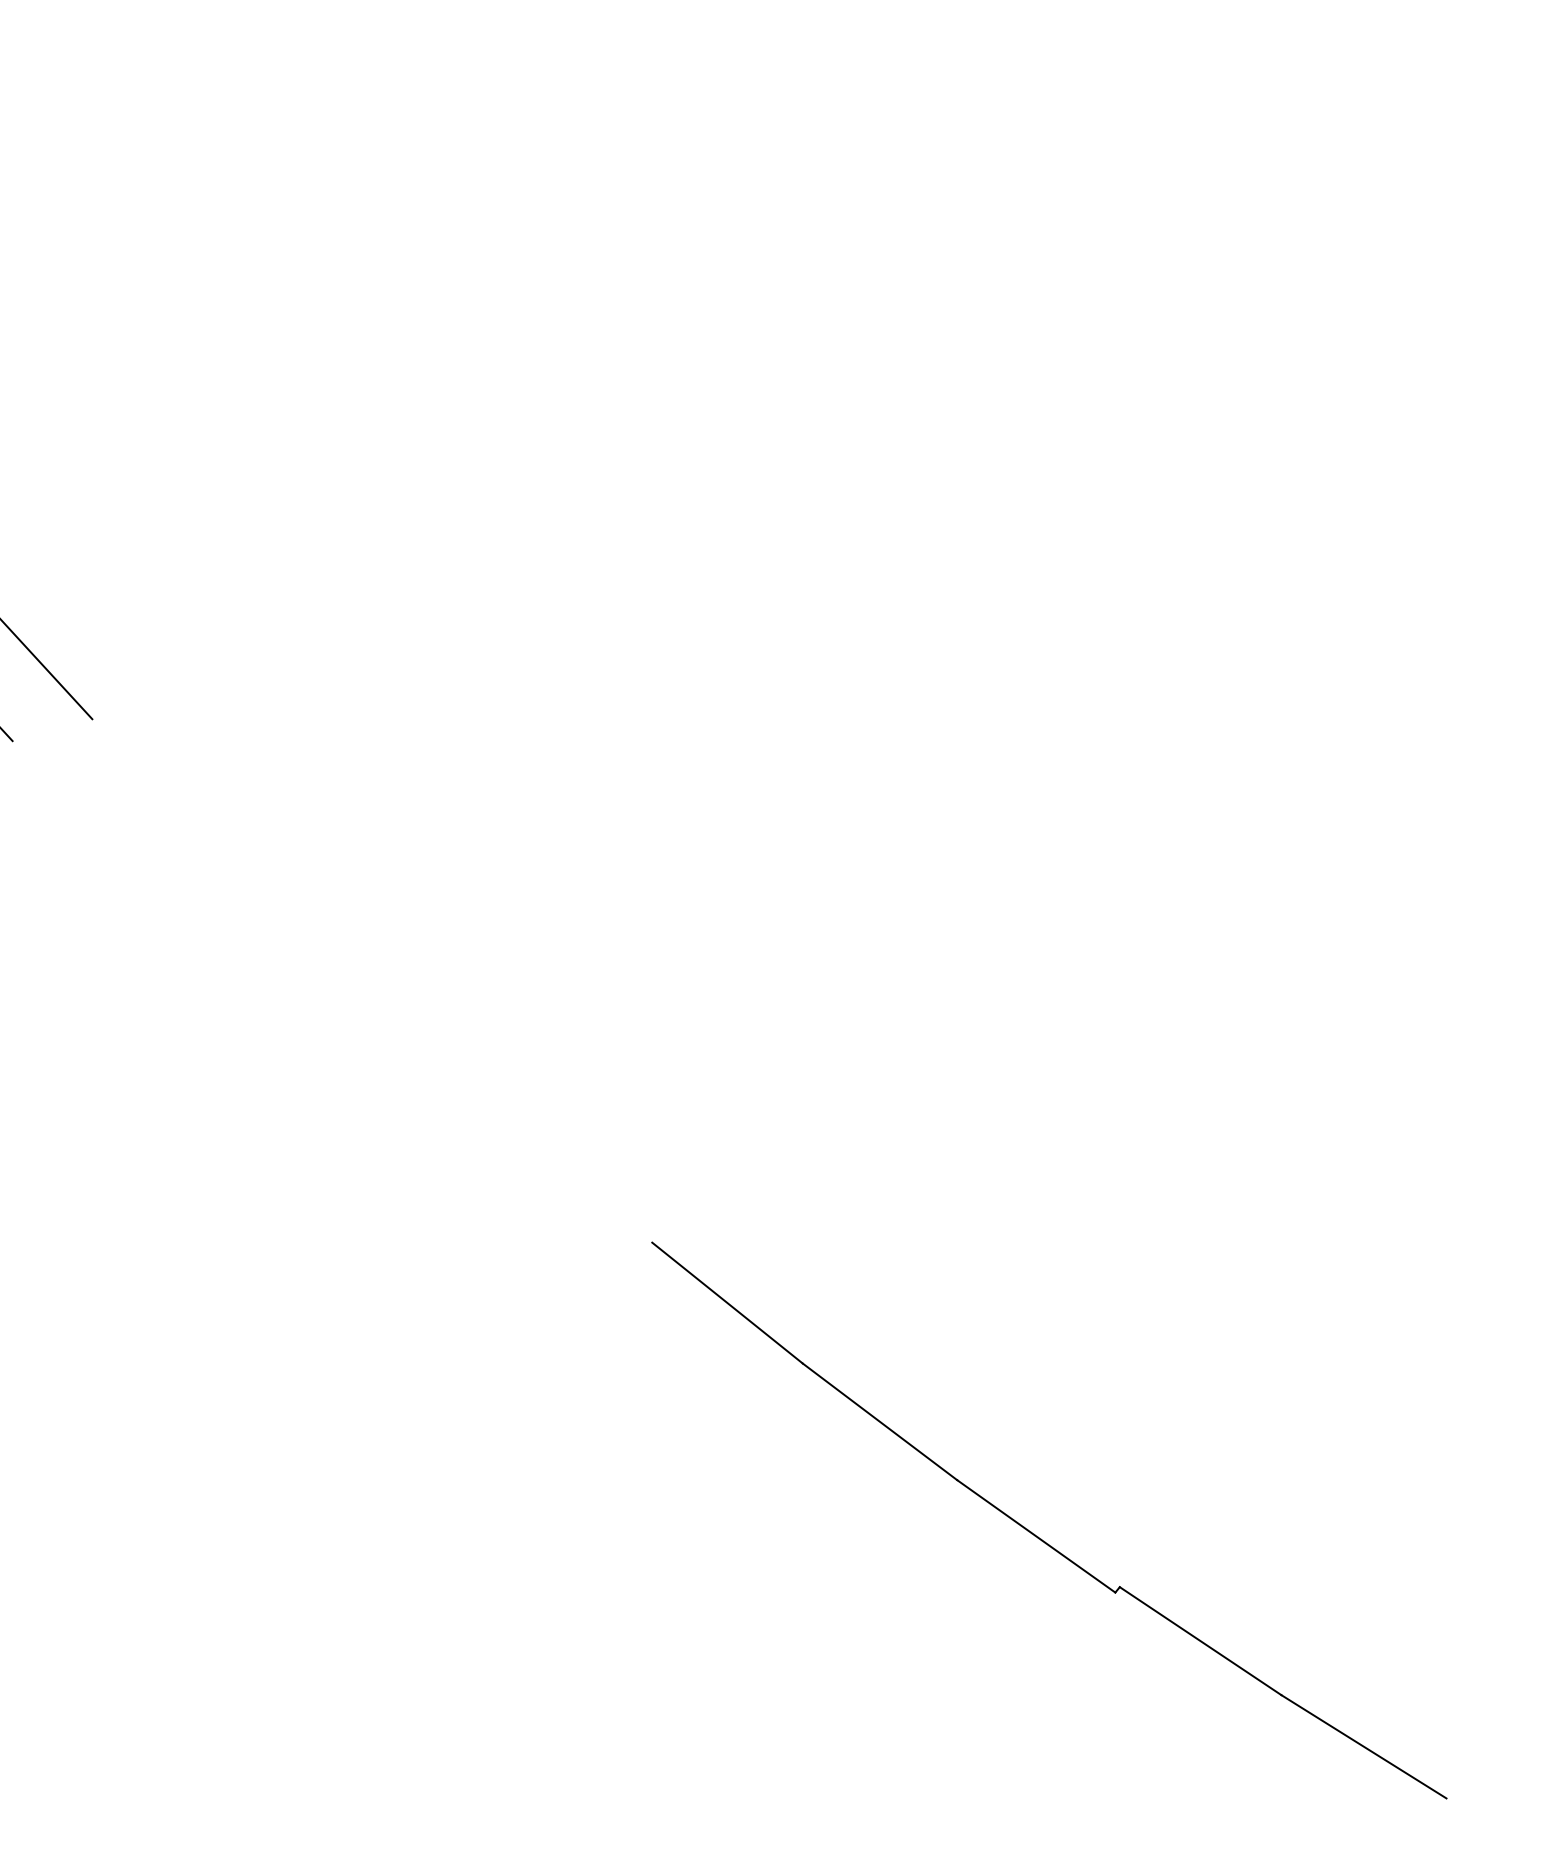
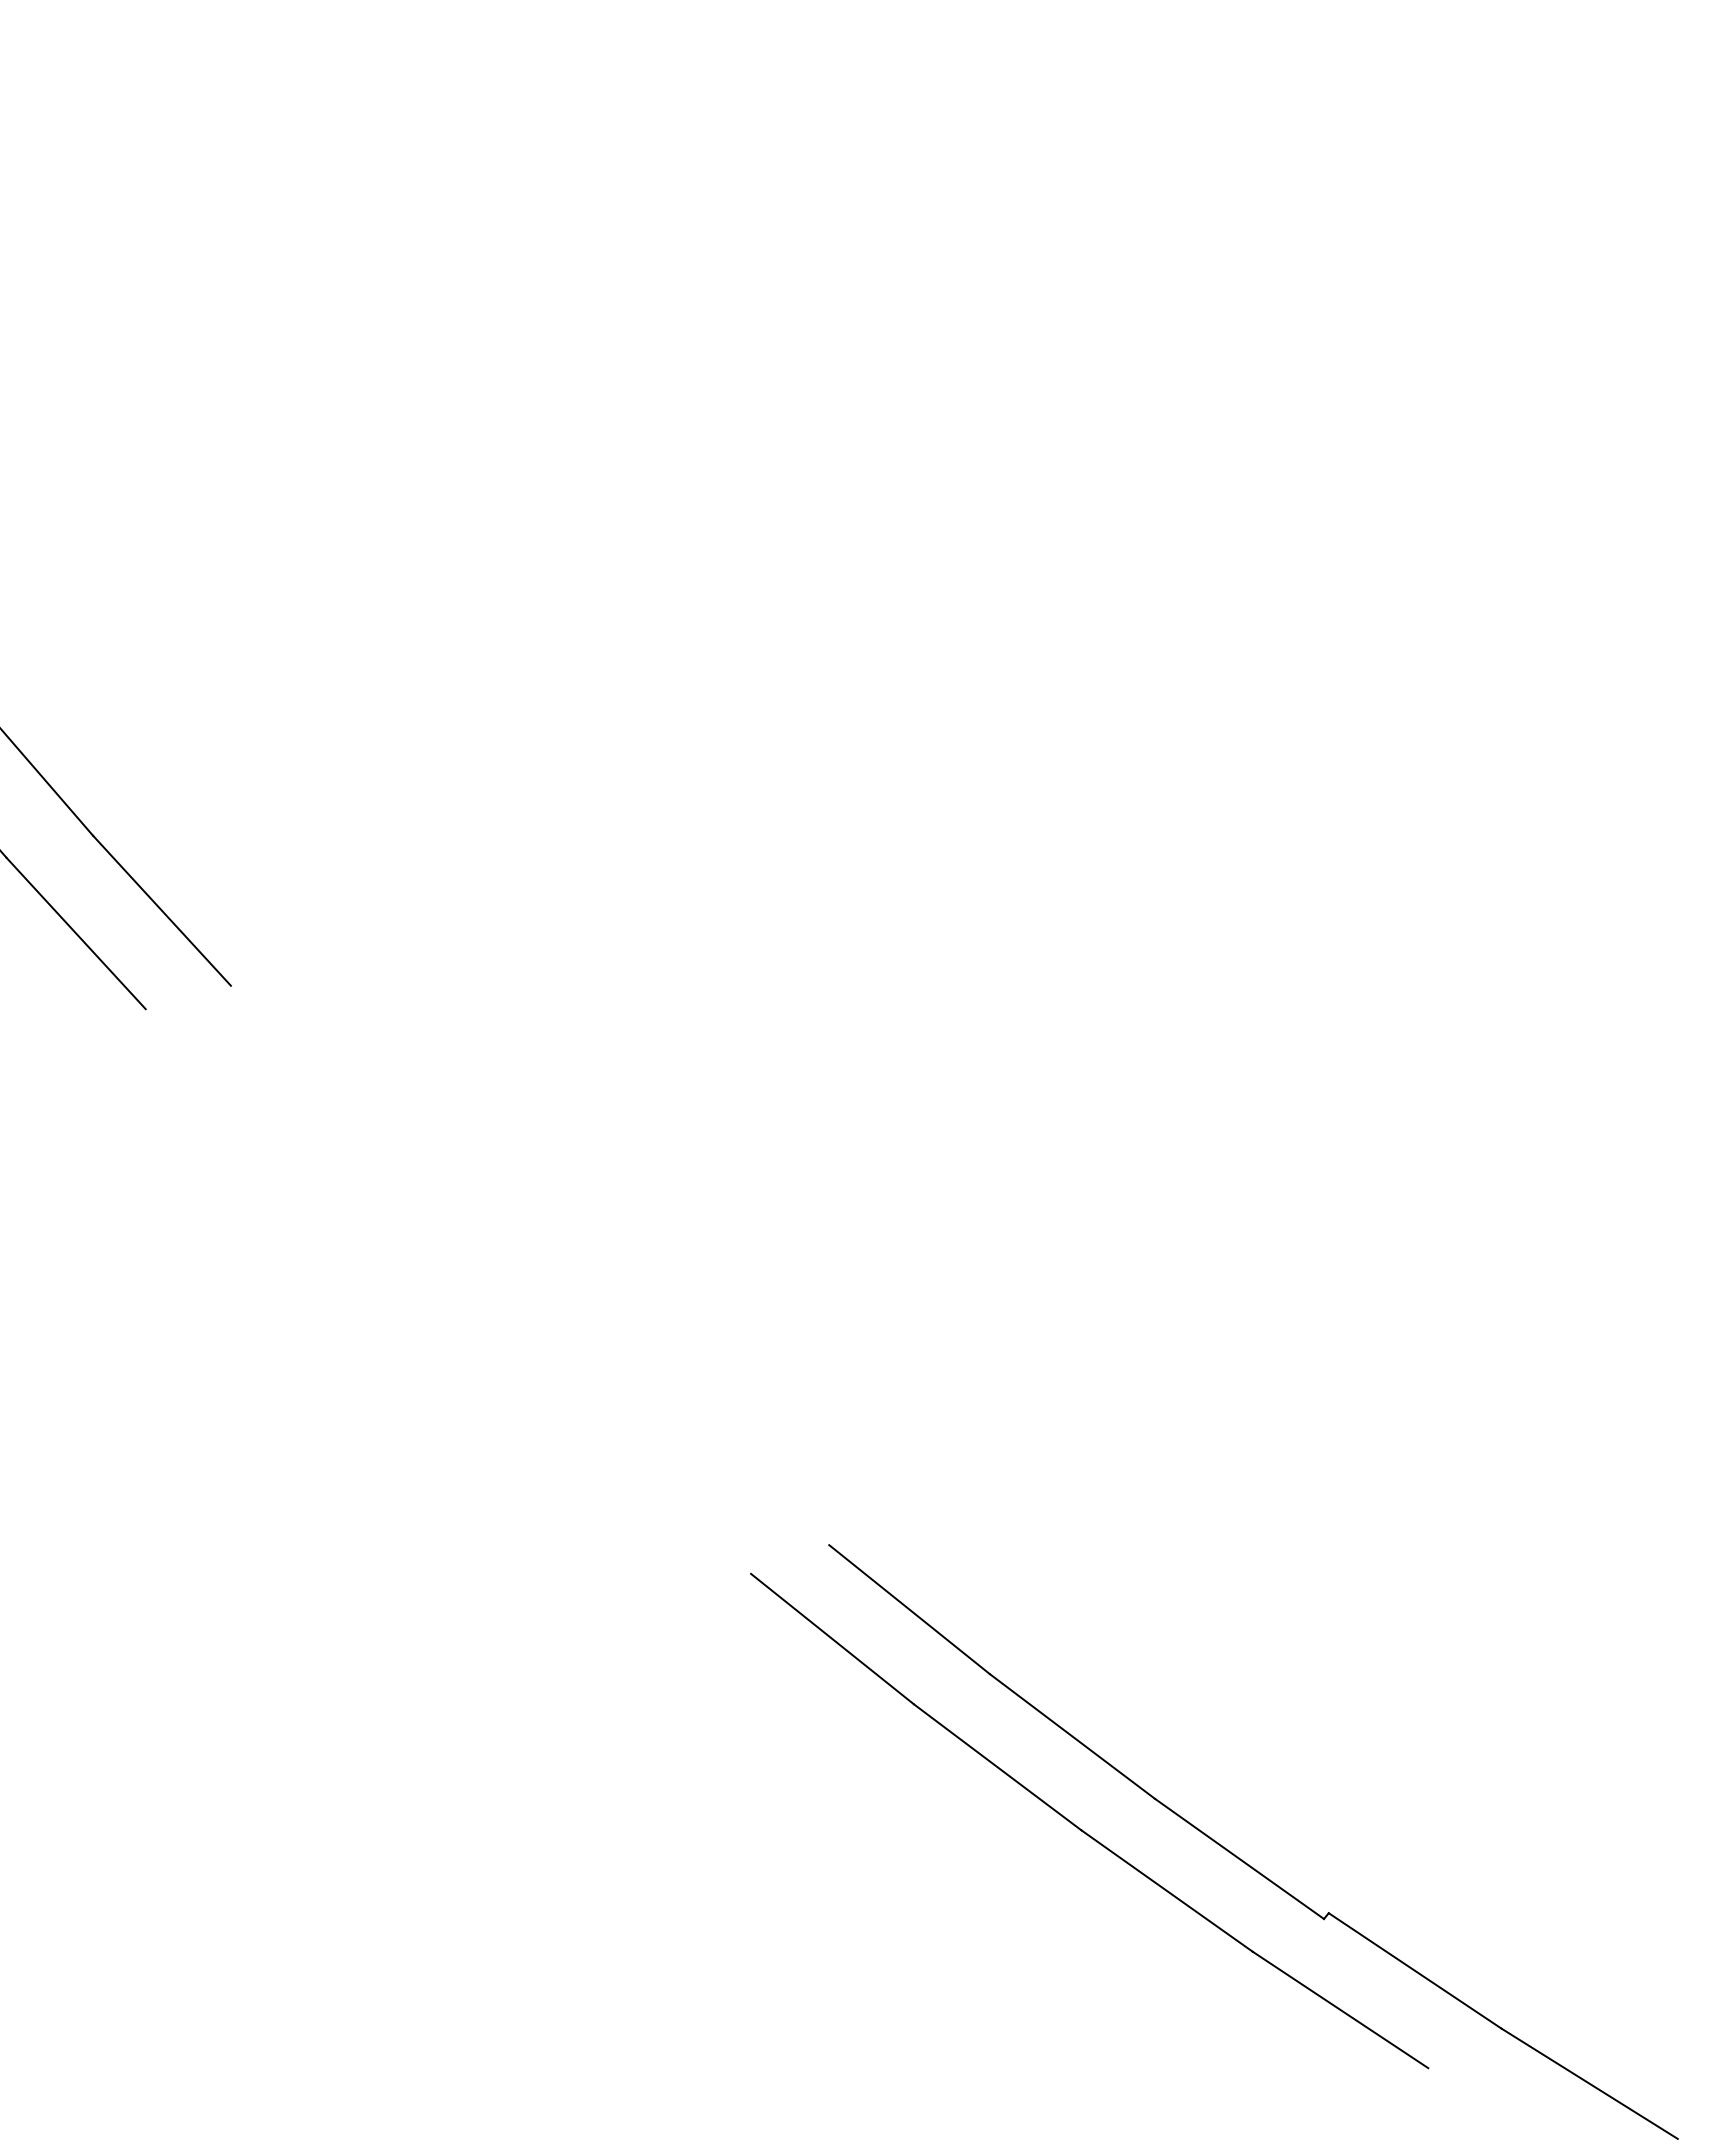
part: (889, 1508) -> (1082, 1829), added

